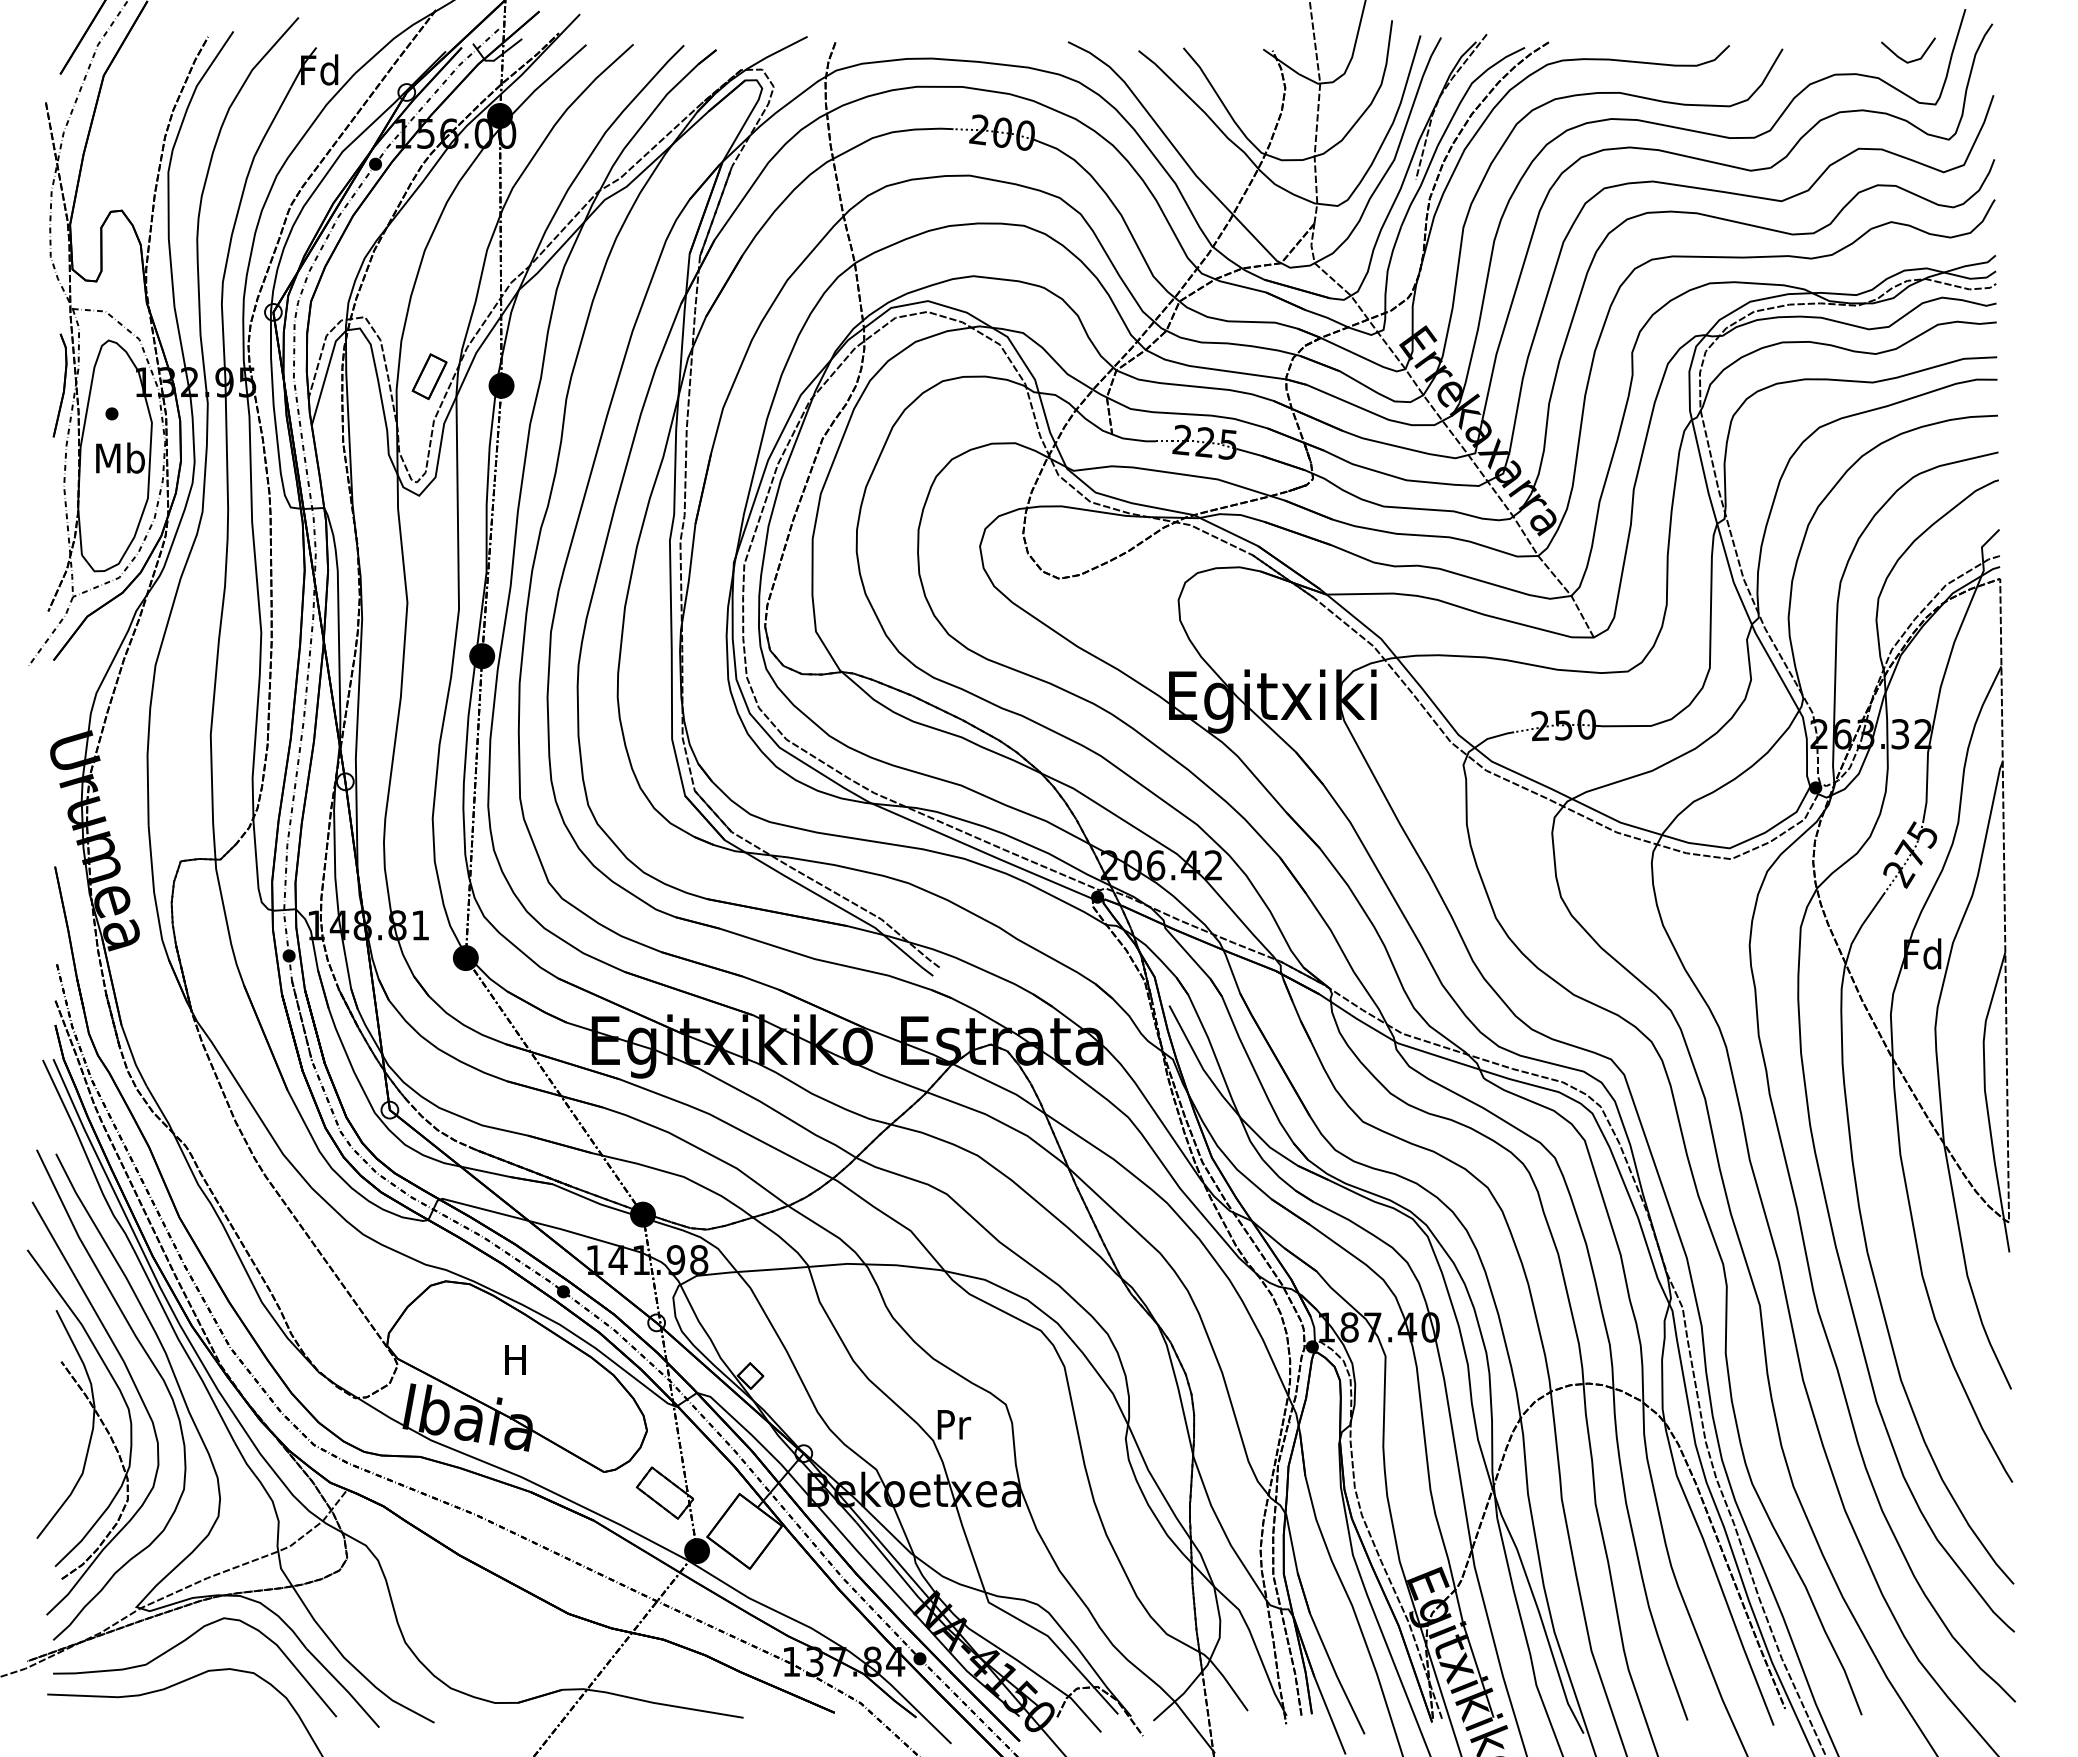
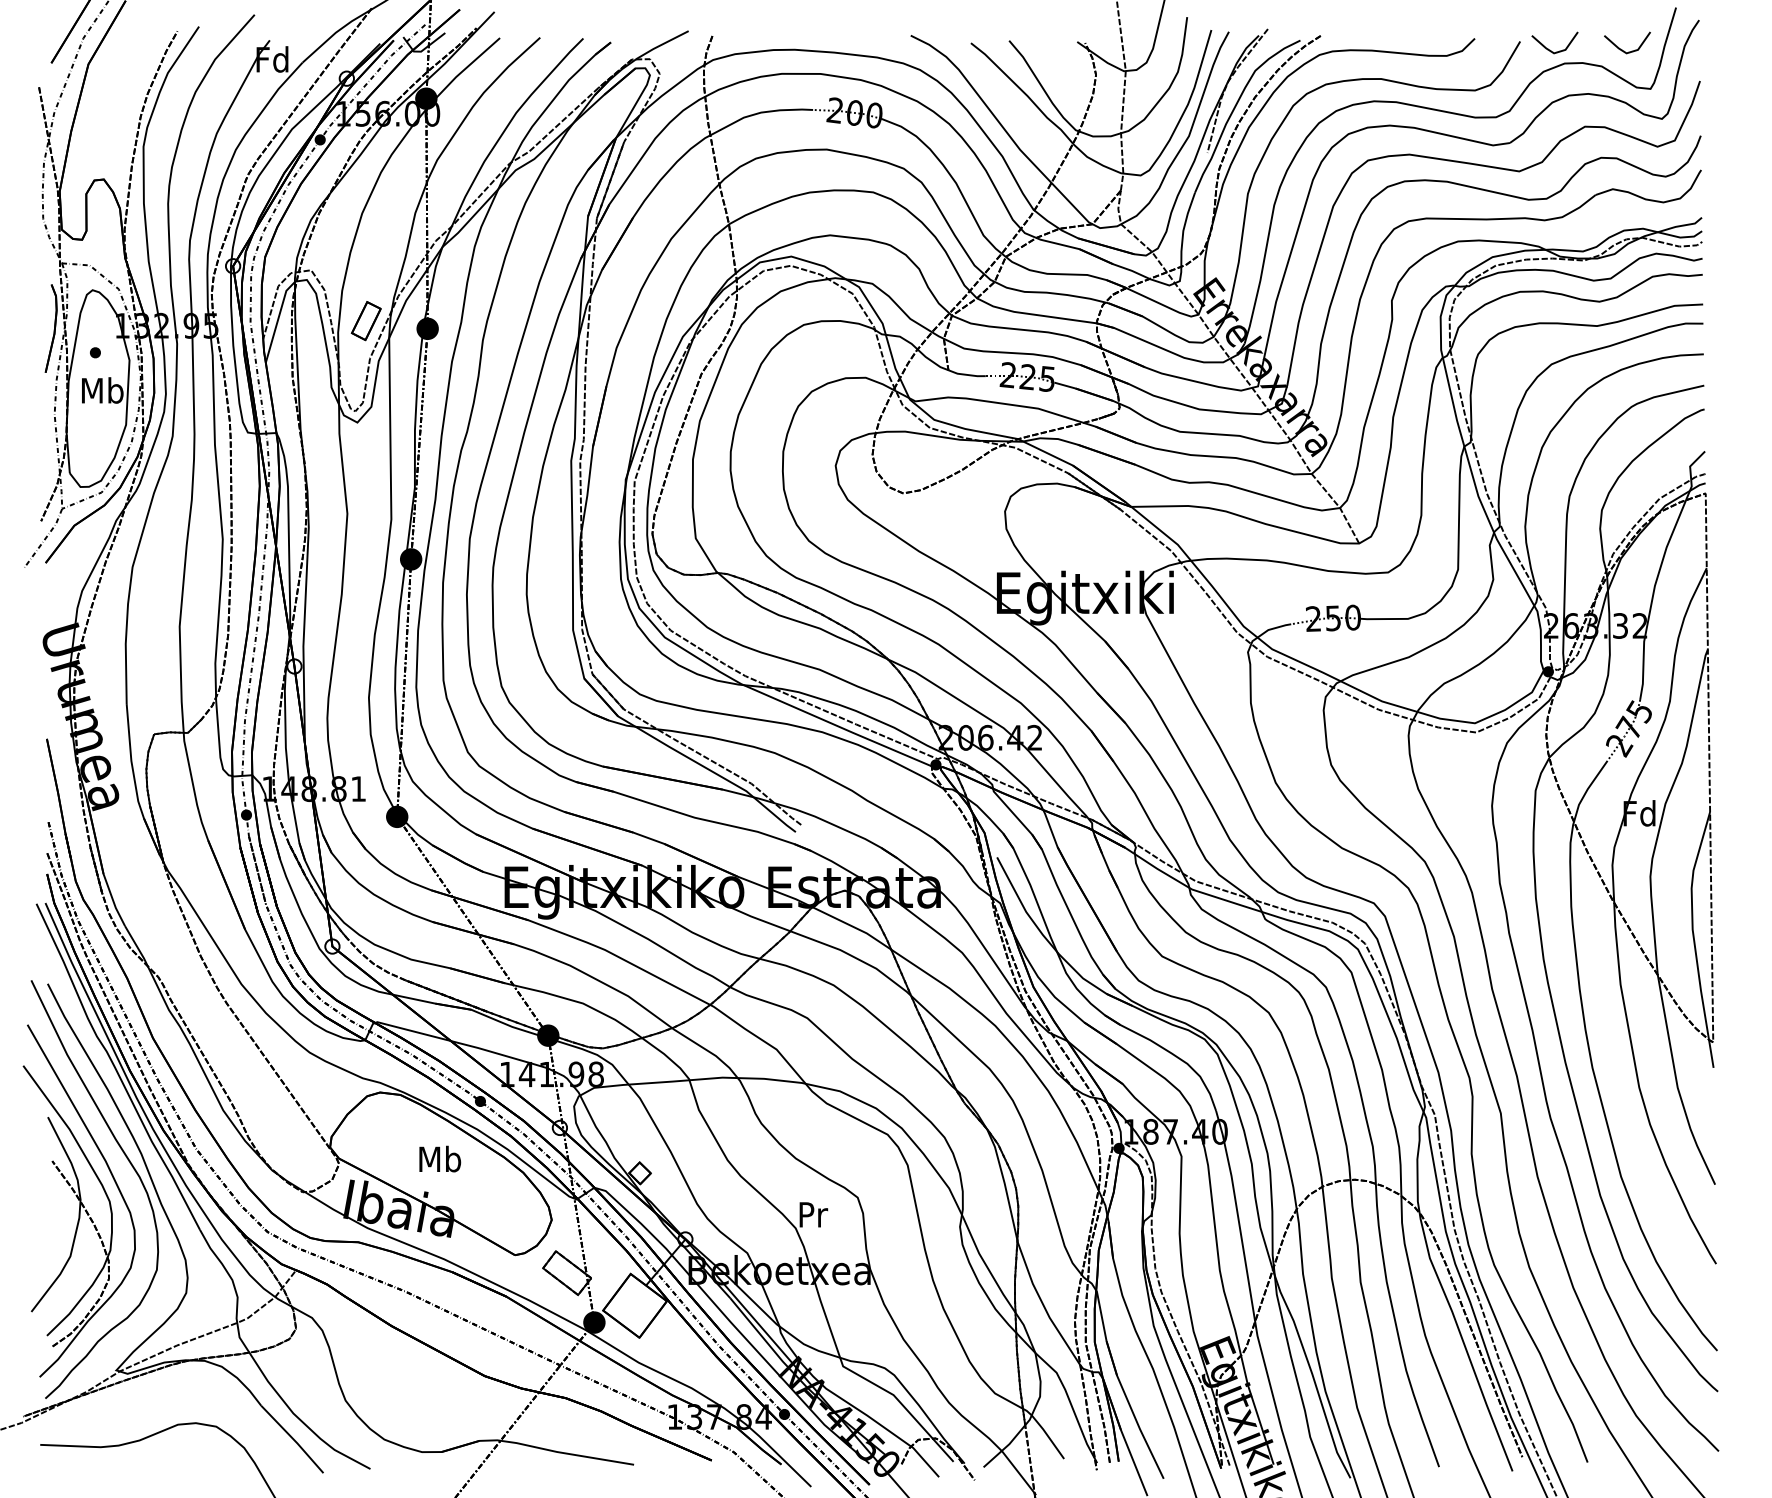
line: (1819, 59) -> (1551, 50), added
text: (515, 1358) -> (439, 1158), H -> Mb
curve: (180, 1644) -> (153, 1402), removed

